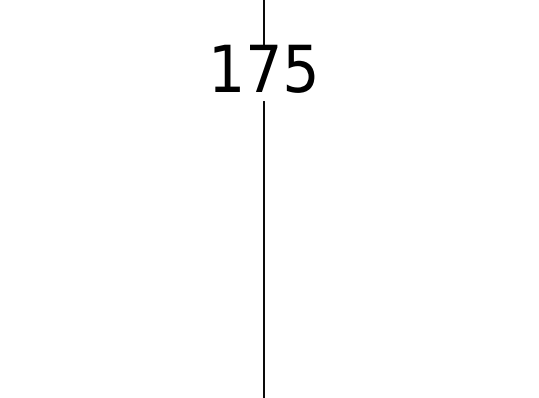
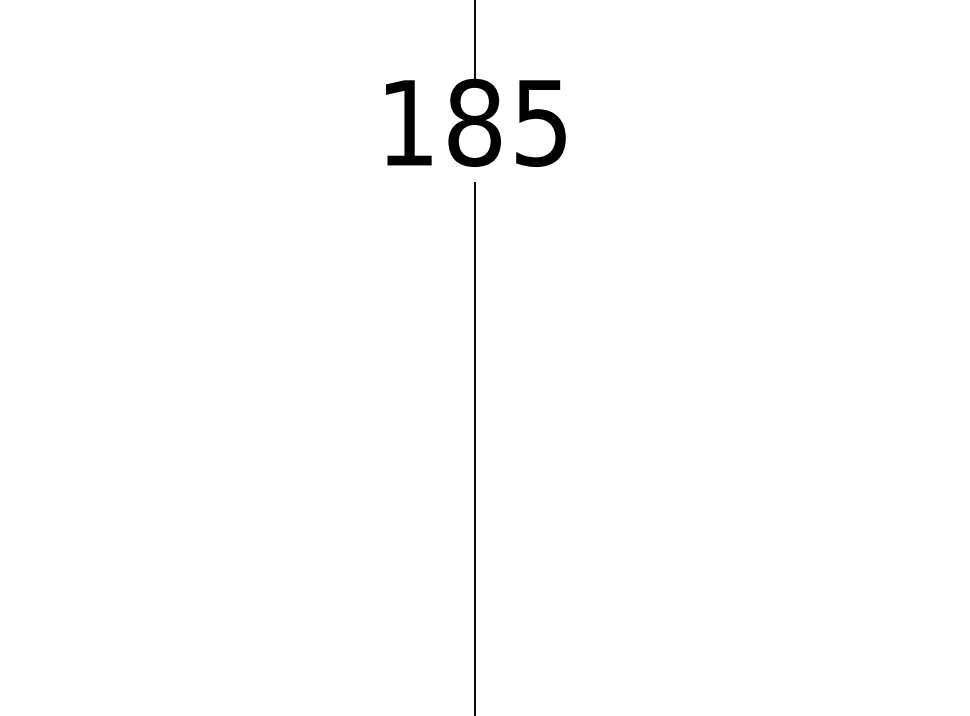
text: (263, 68) -> (474, 123), 175 -> 185

